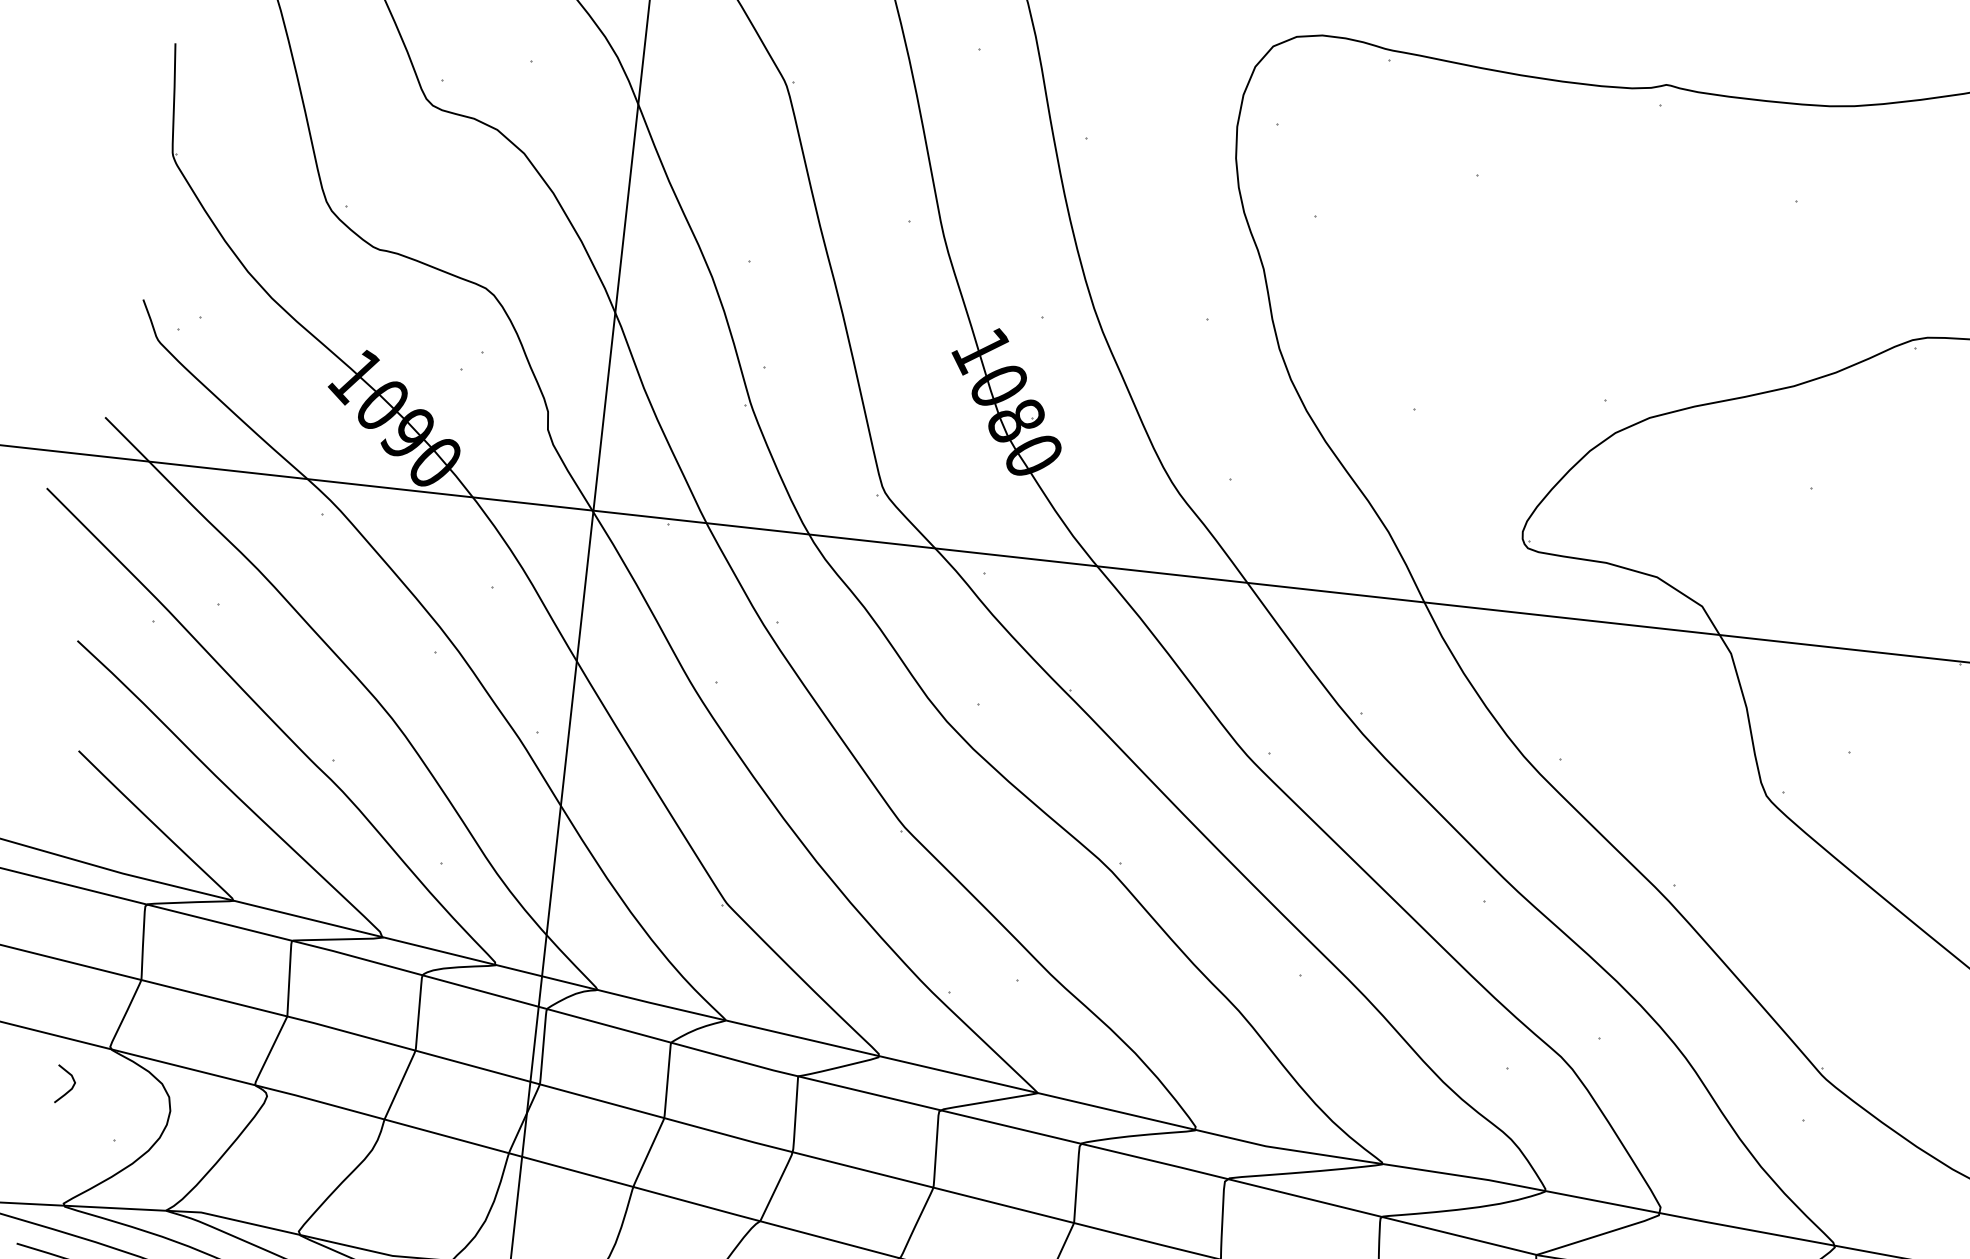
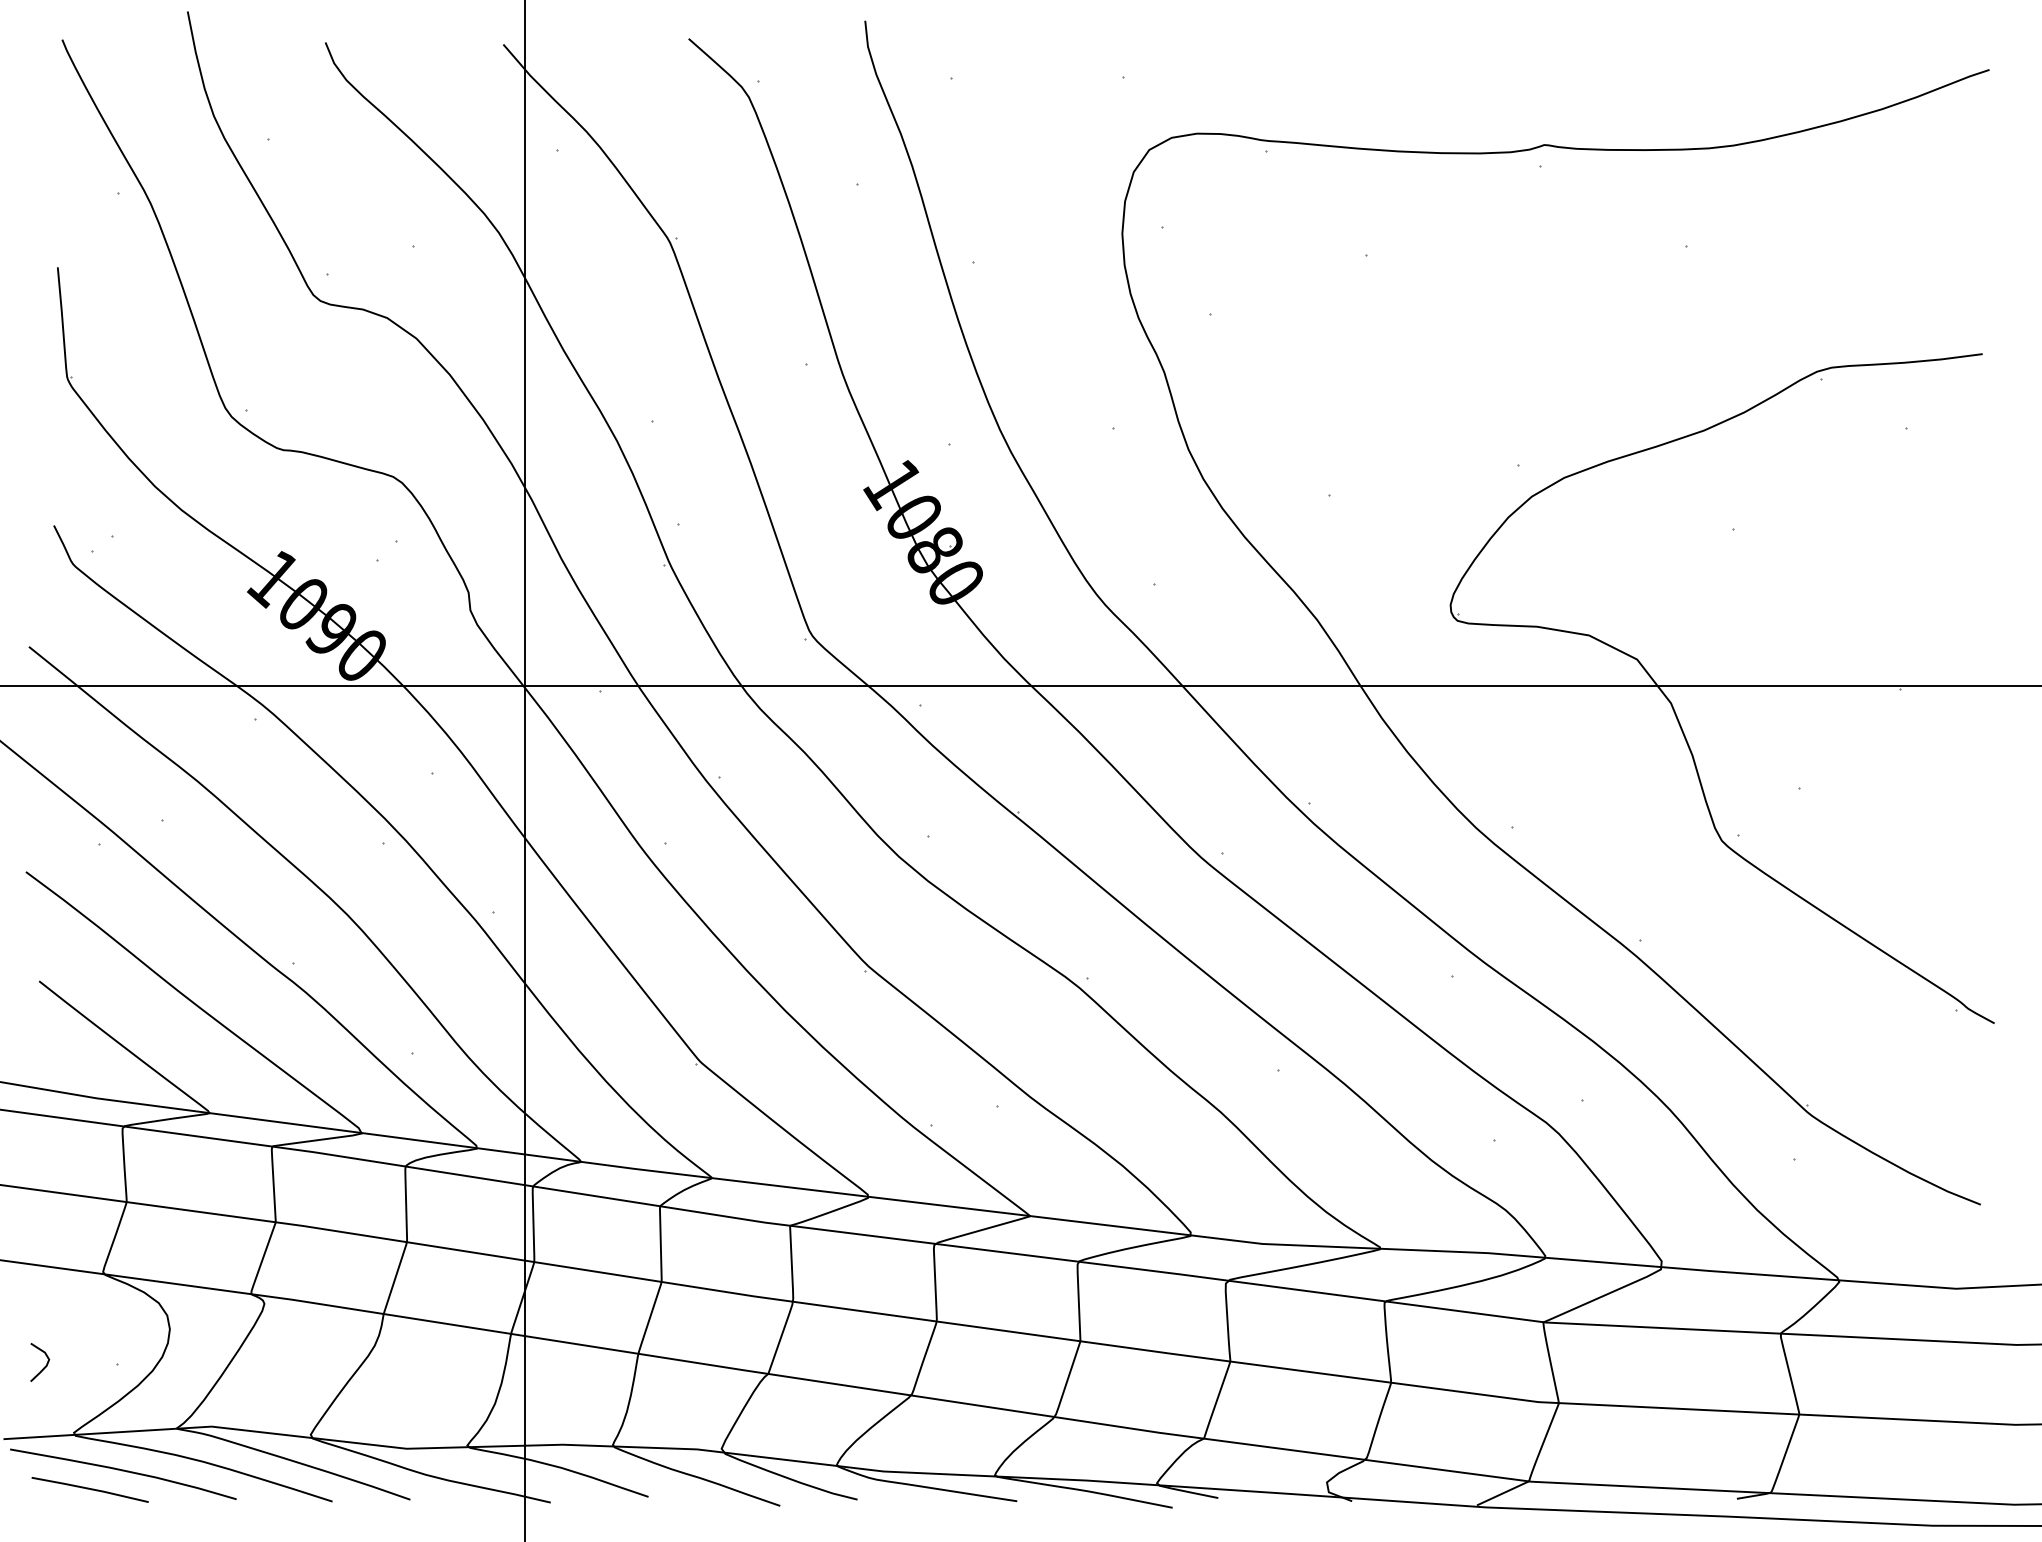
curve: (69, 1089) -> (44, 1366), moved

